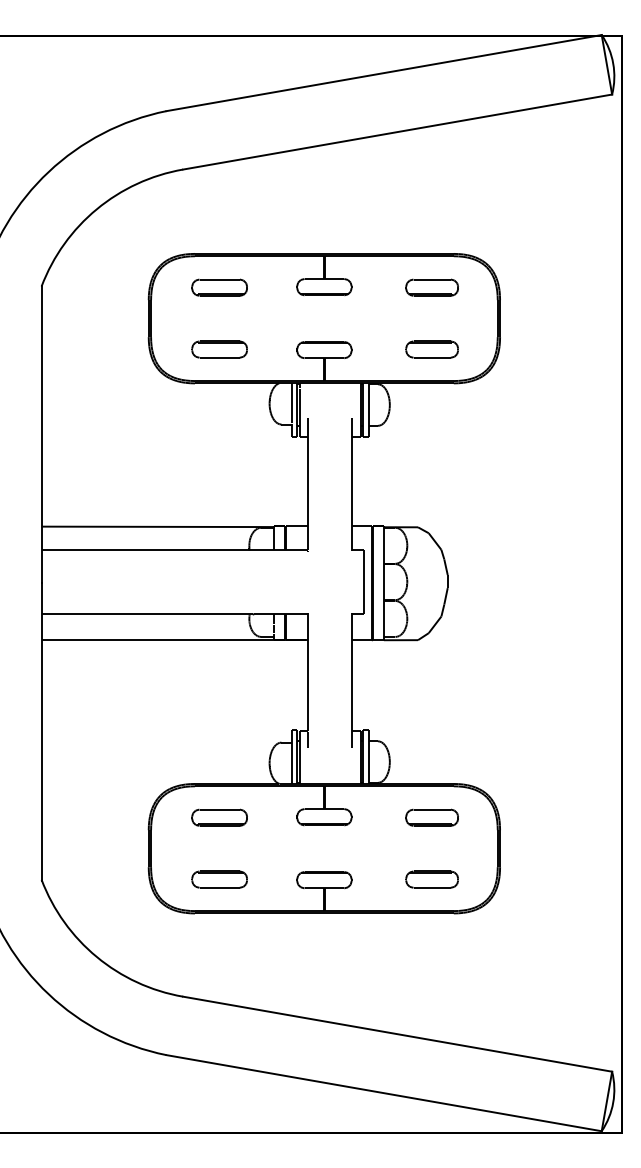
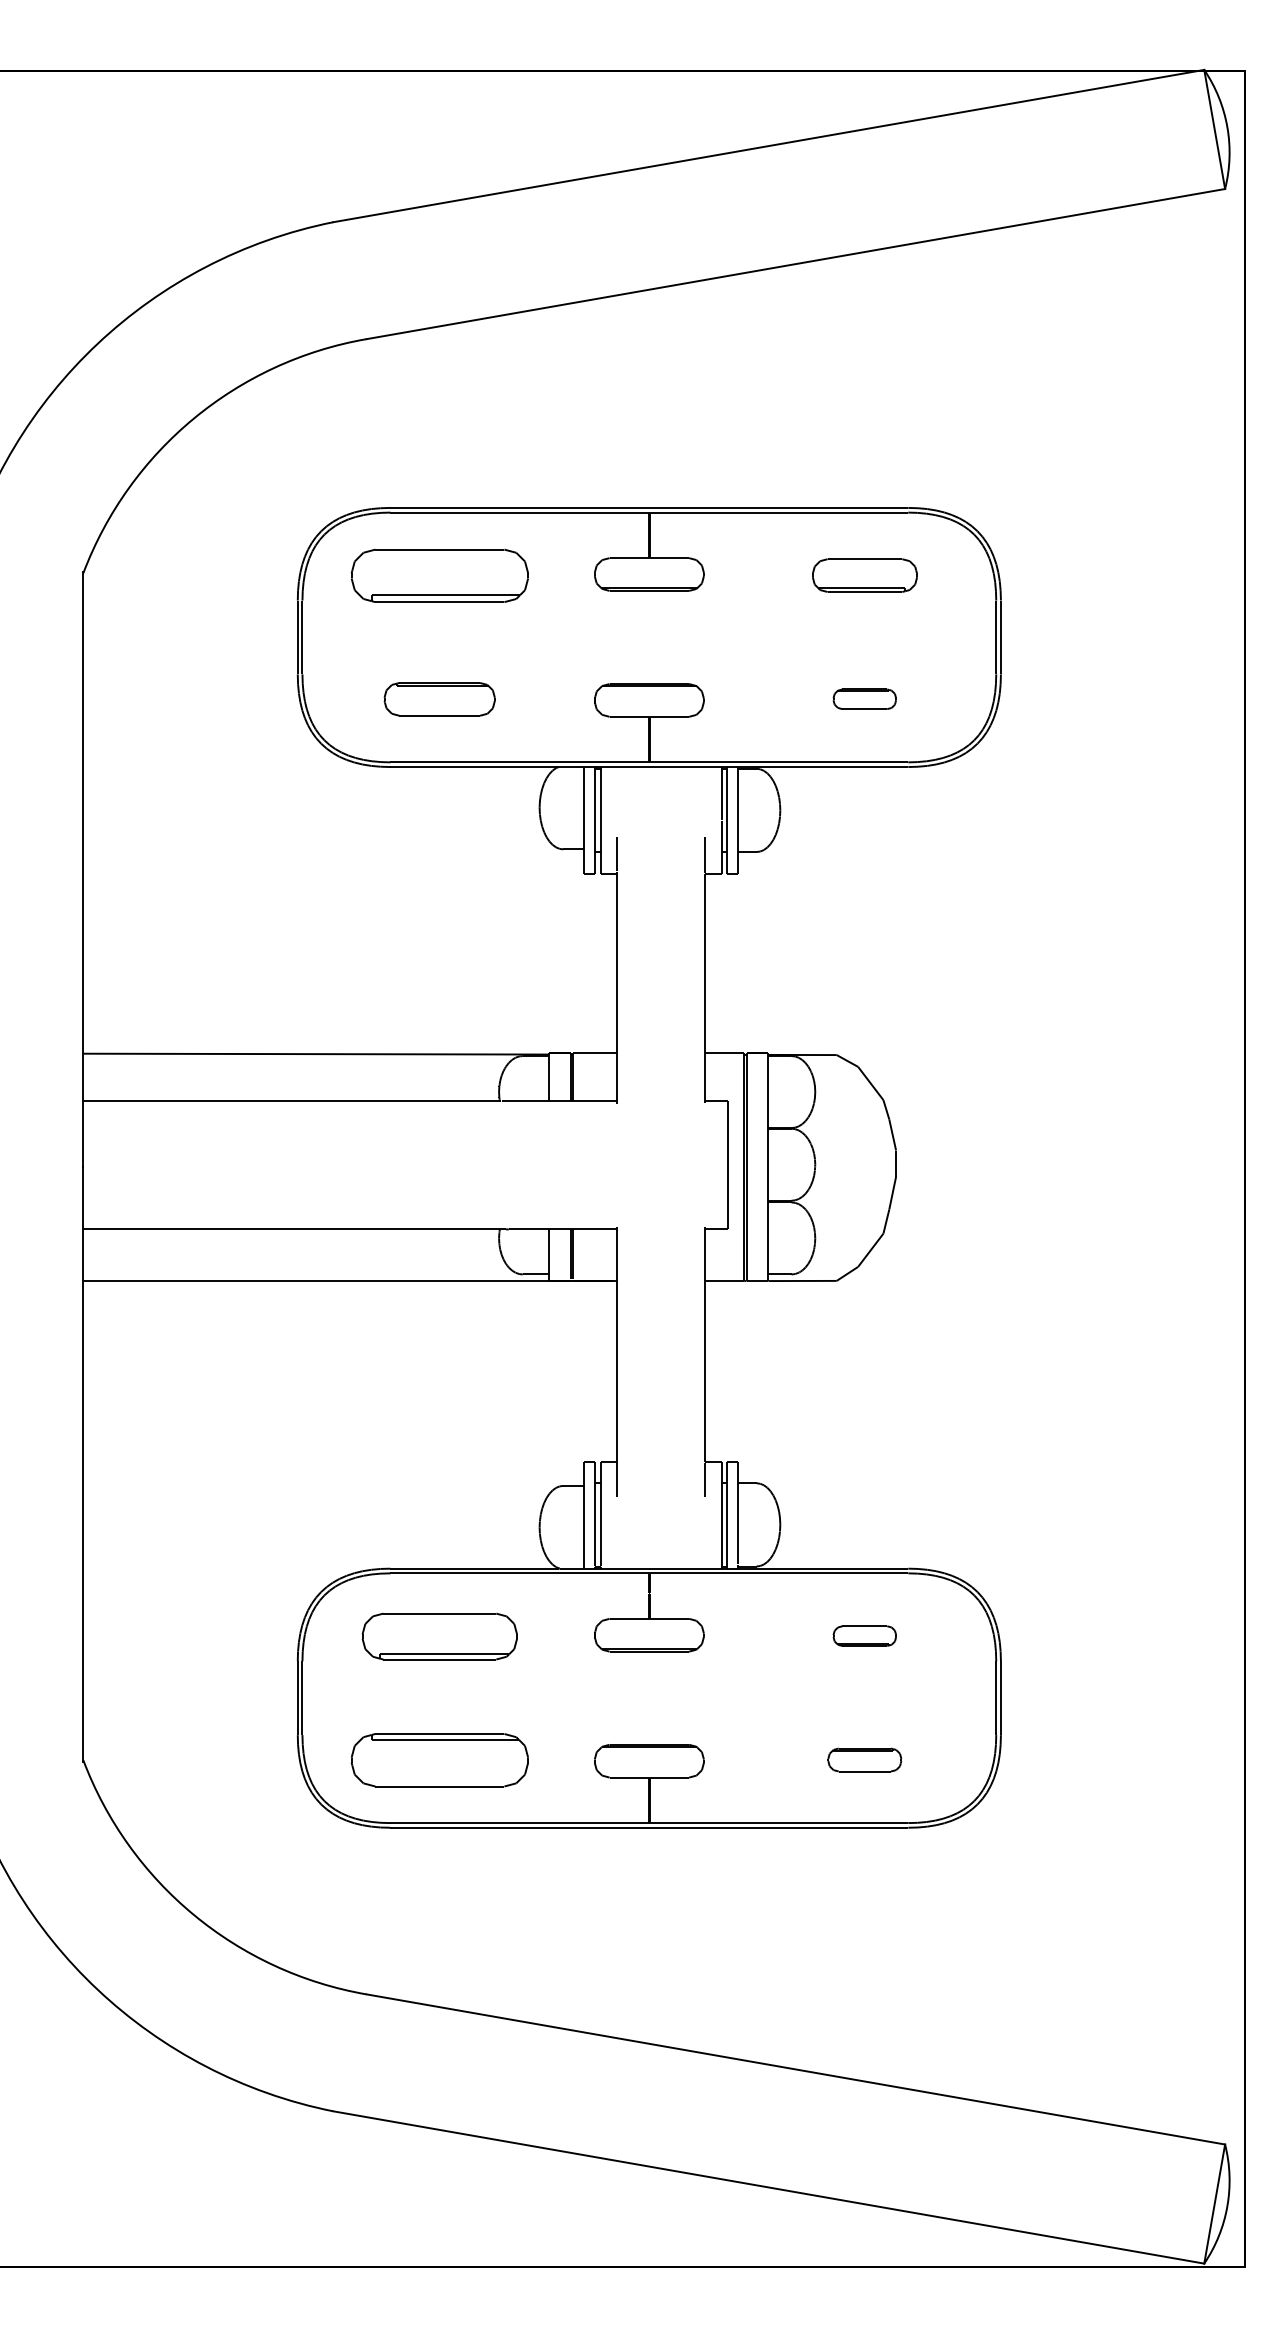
part: (219, 287) -> (439, 575), size x1.6
part: (431, 349) -> (863, 699), size x0.6
part: (219, 817) -> (439, 1635), size x1.4
part: (431, 817) -> (863, 1635), size x0.6
part: (219, 879) -> (439, 1759), size x1.6
part: (431, 879) -> (863, 1759), size x0.7

